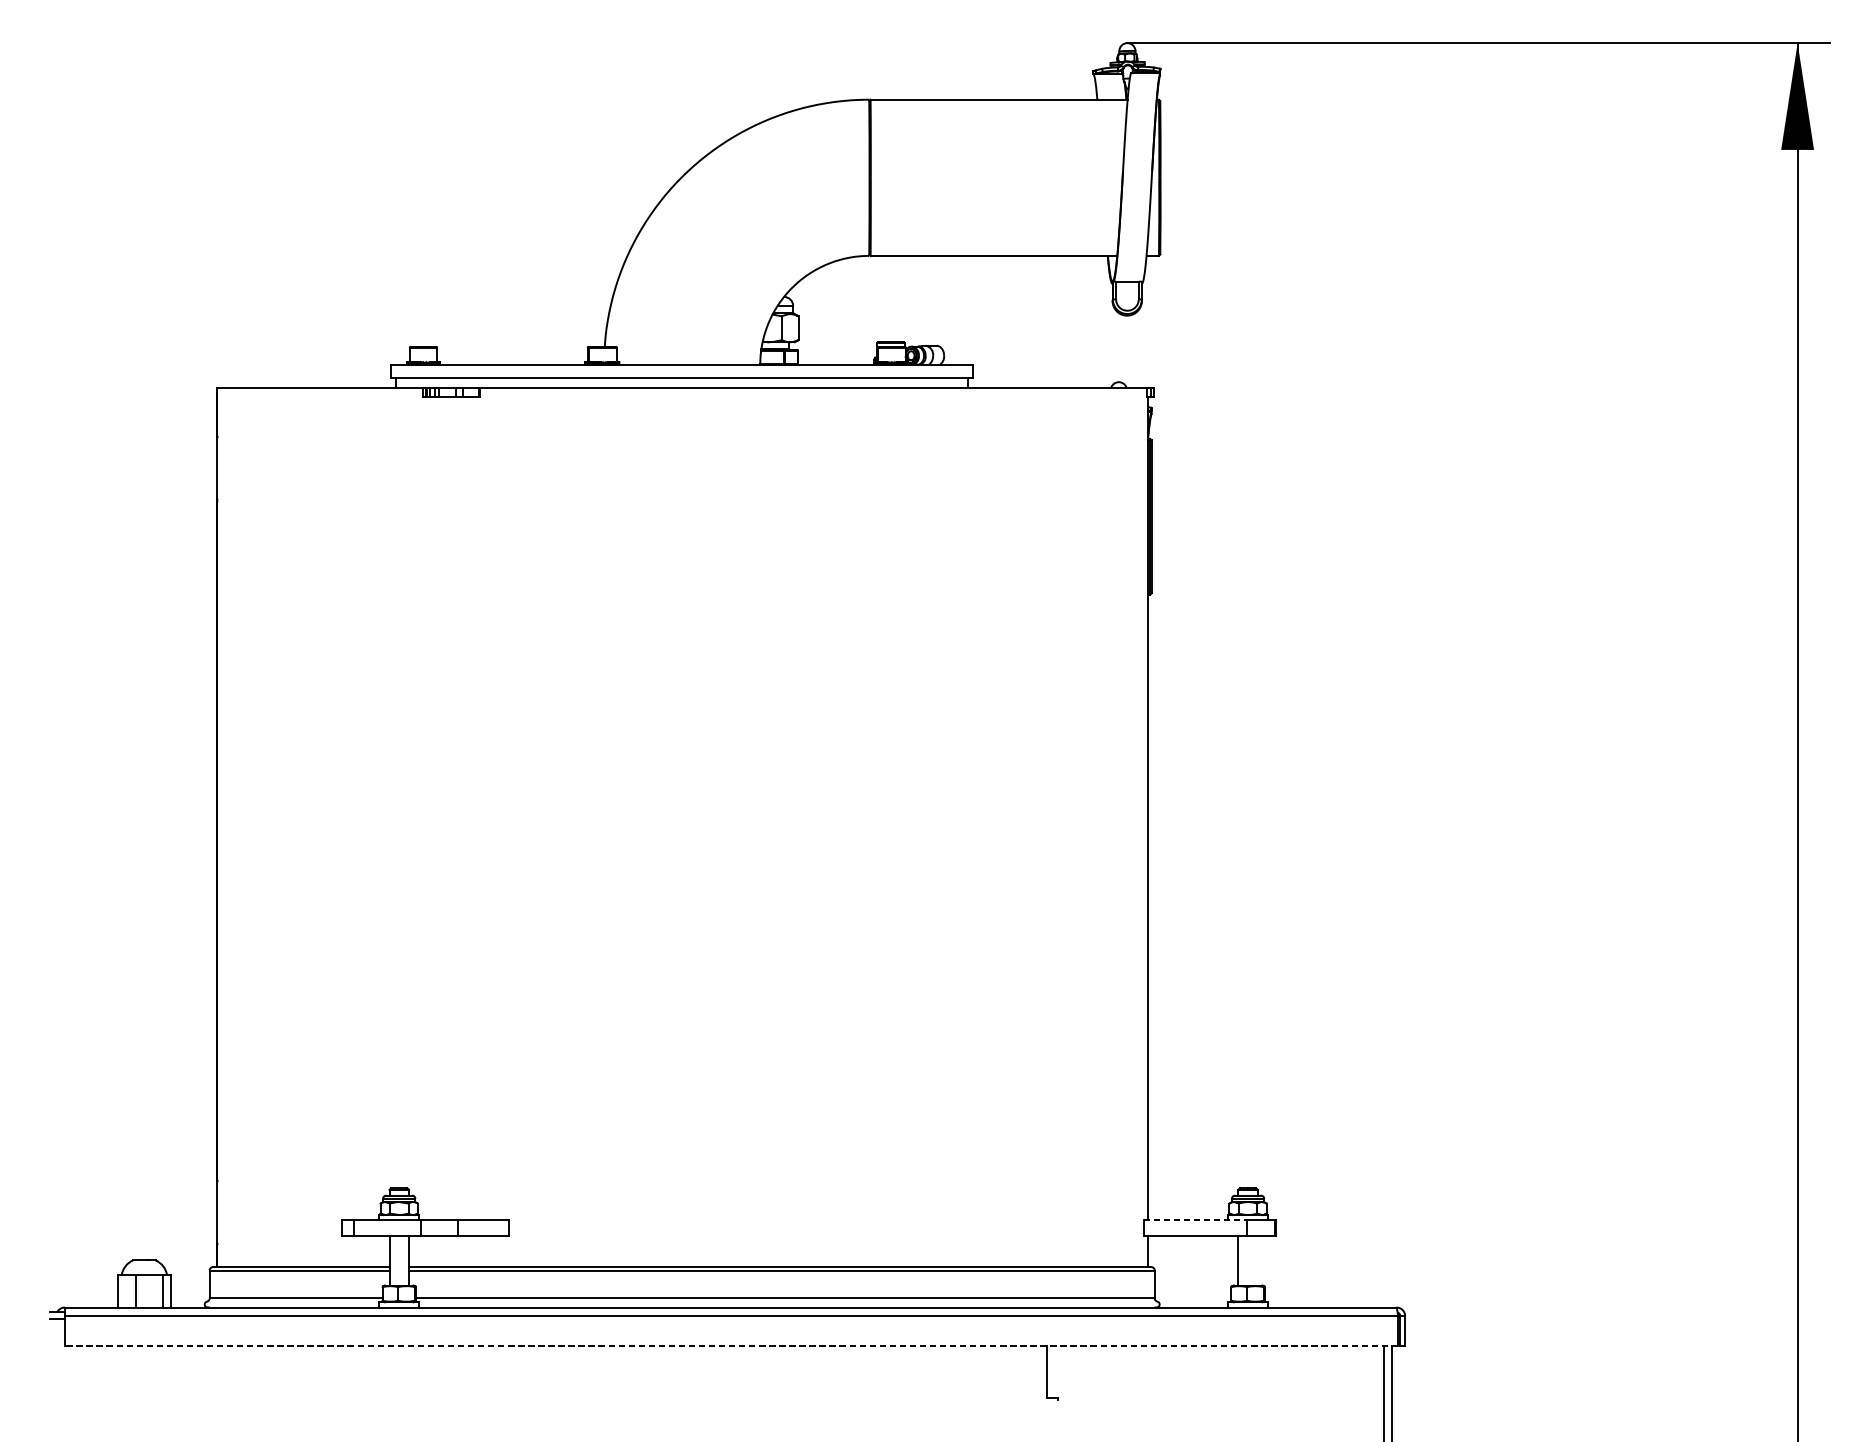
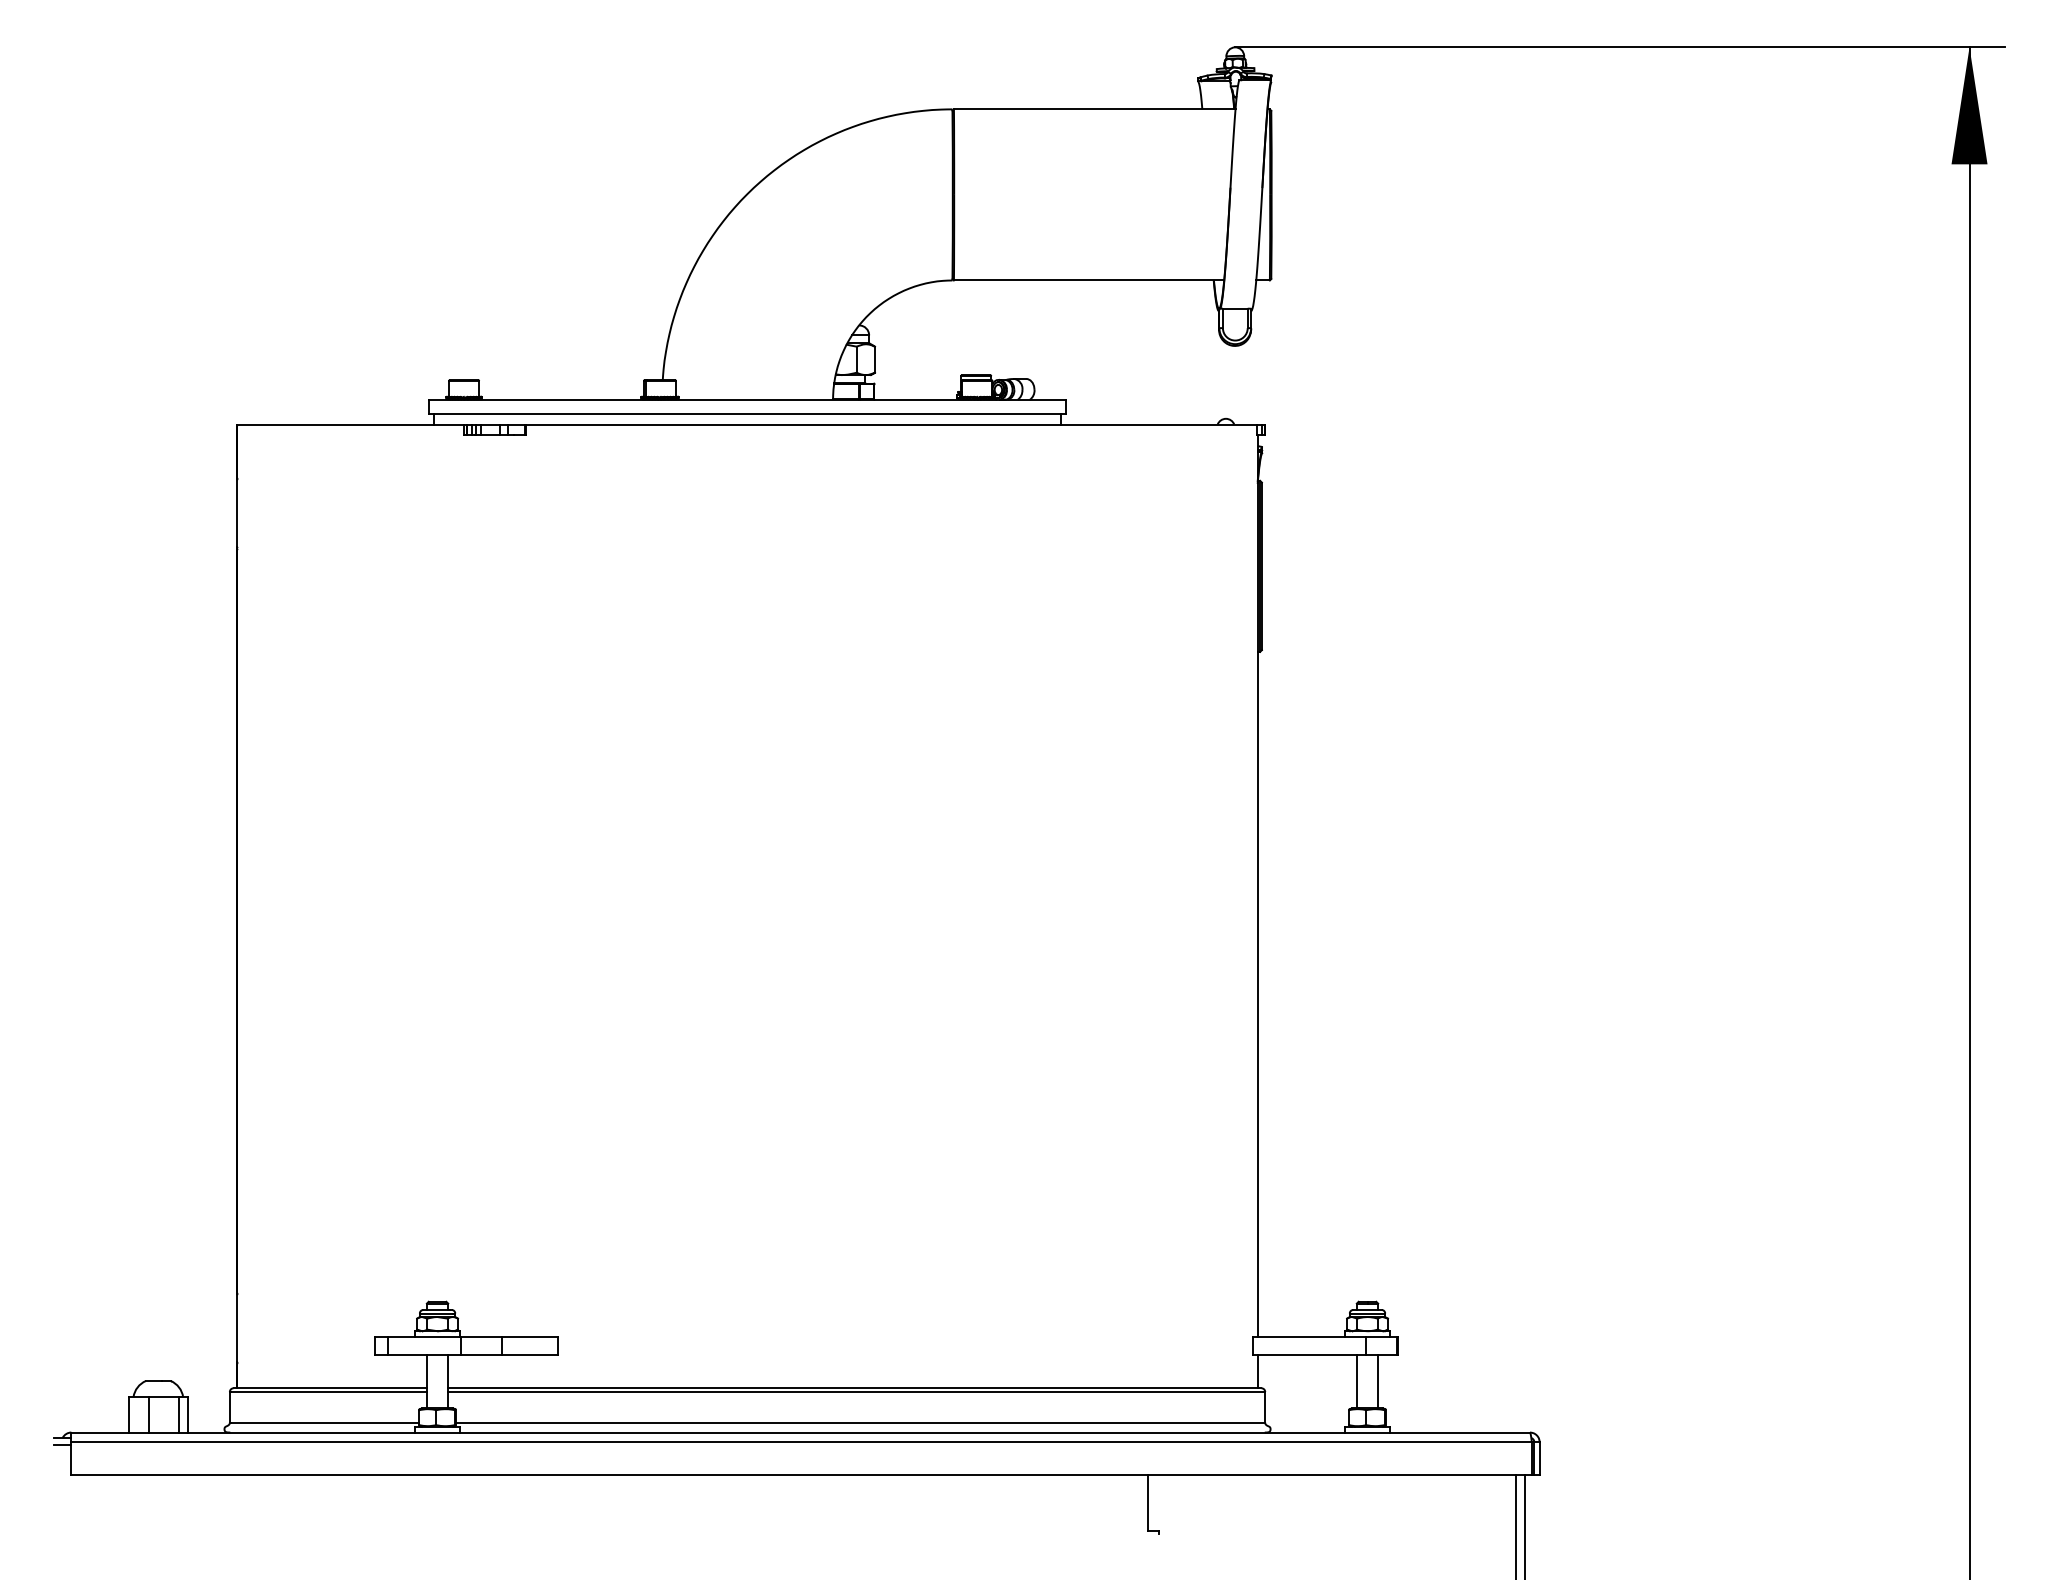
line: (1195, 1219) -> (1309, 1336), dashed -> solid
line: (1258, 1260) -> (1378, 1381), added
line: (731, 1346) -> (801, 1475), dashed -> solid

